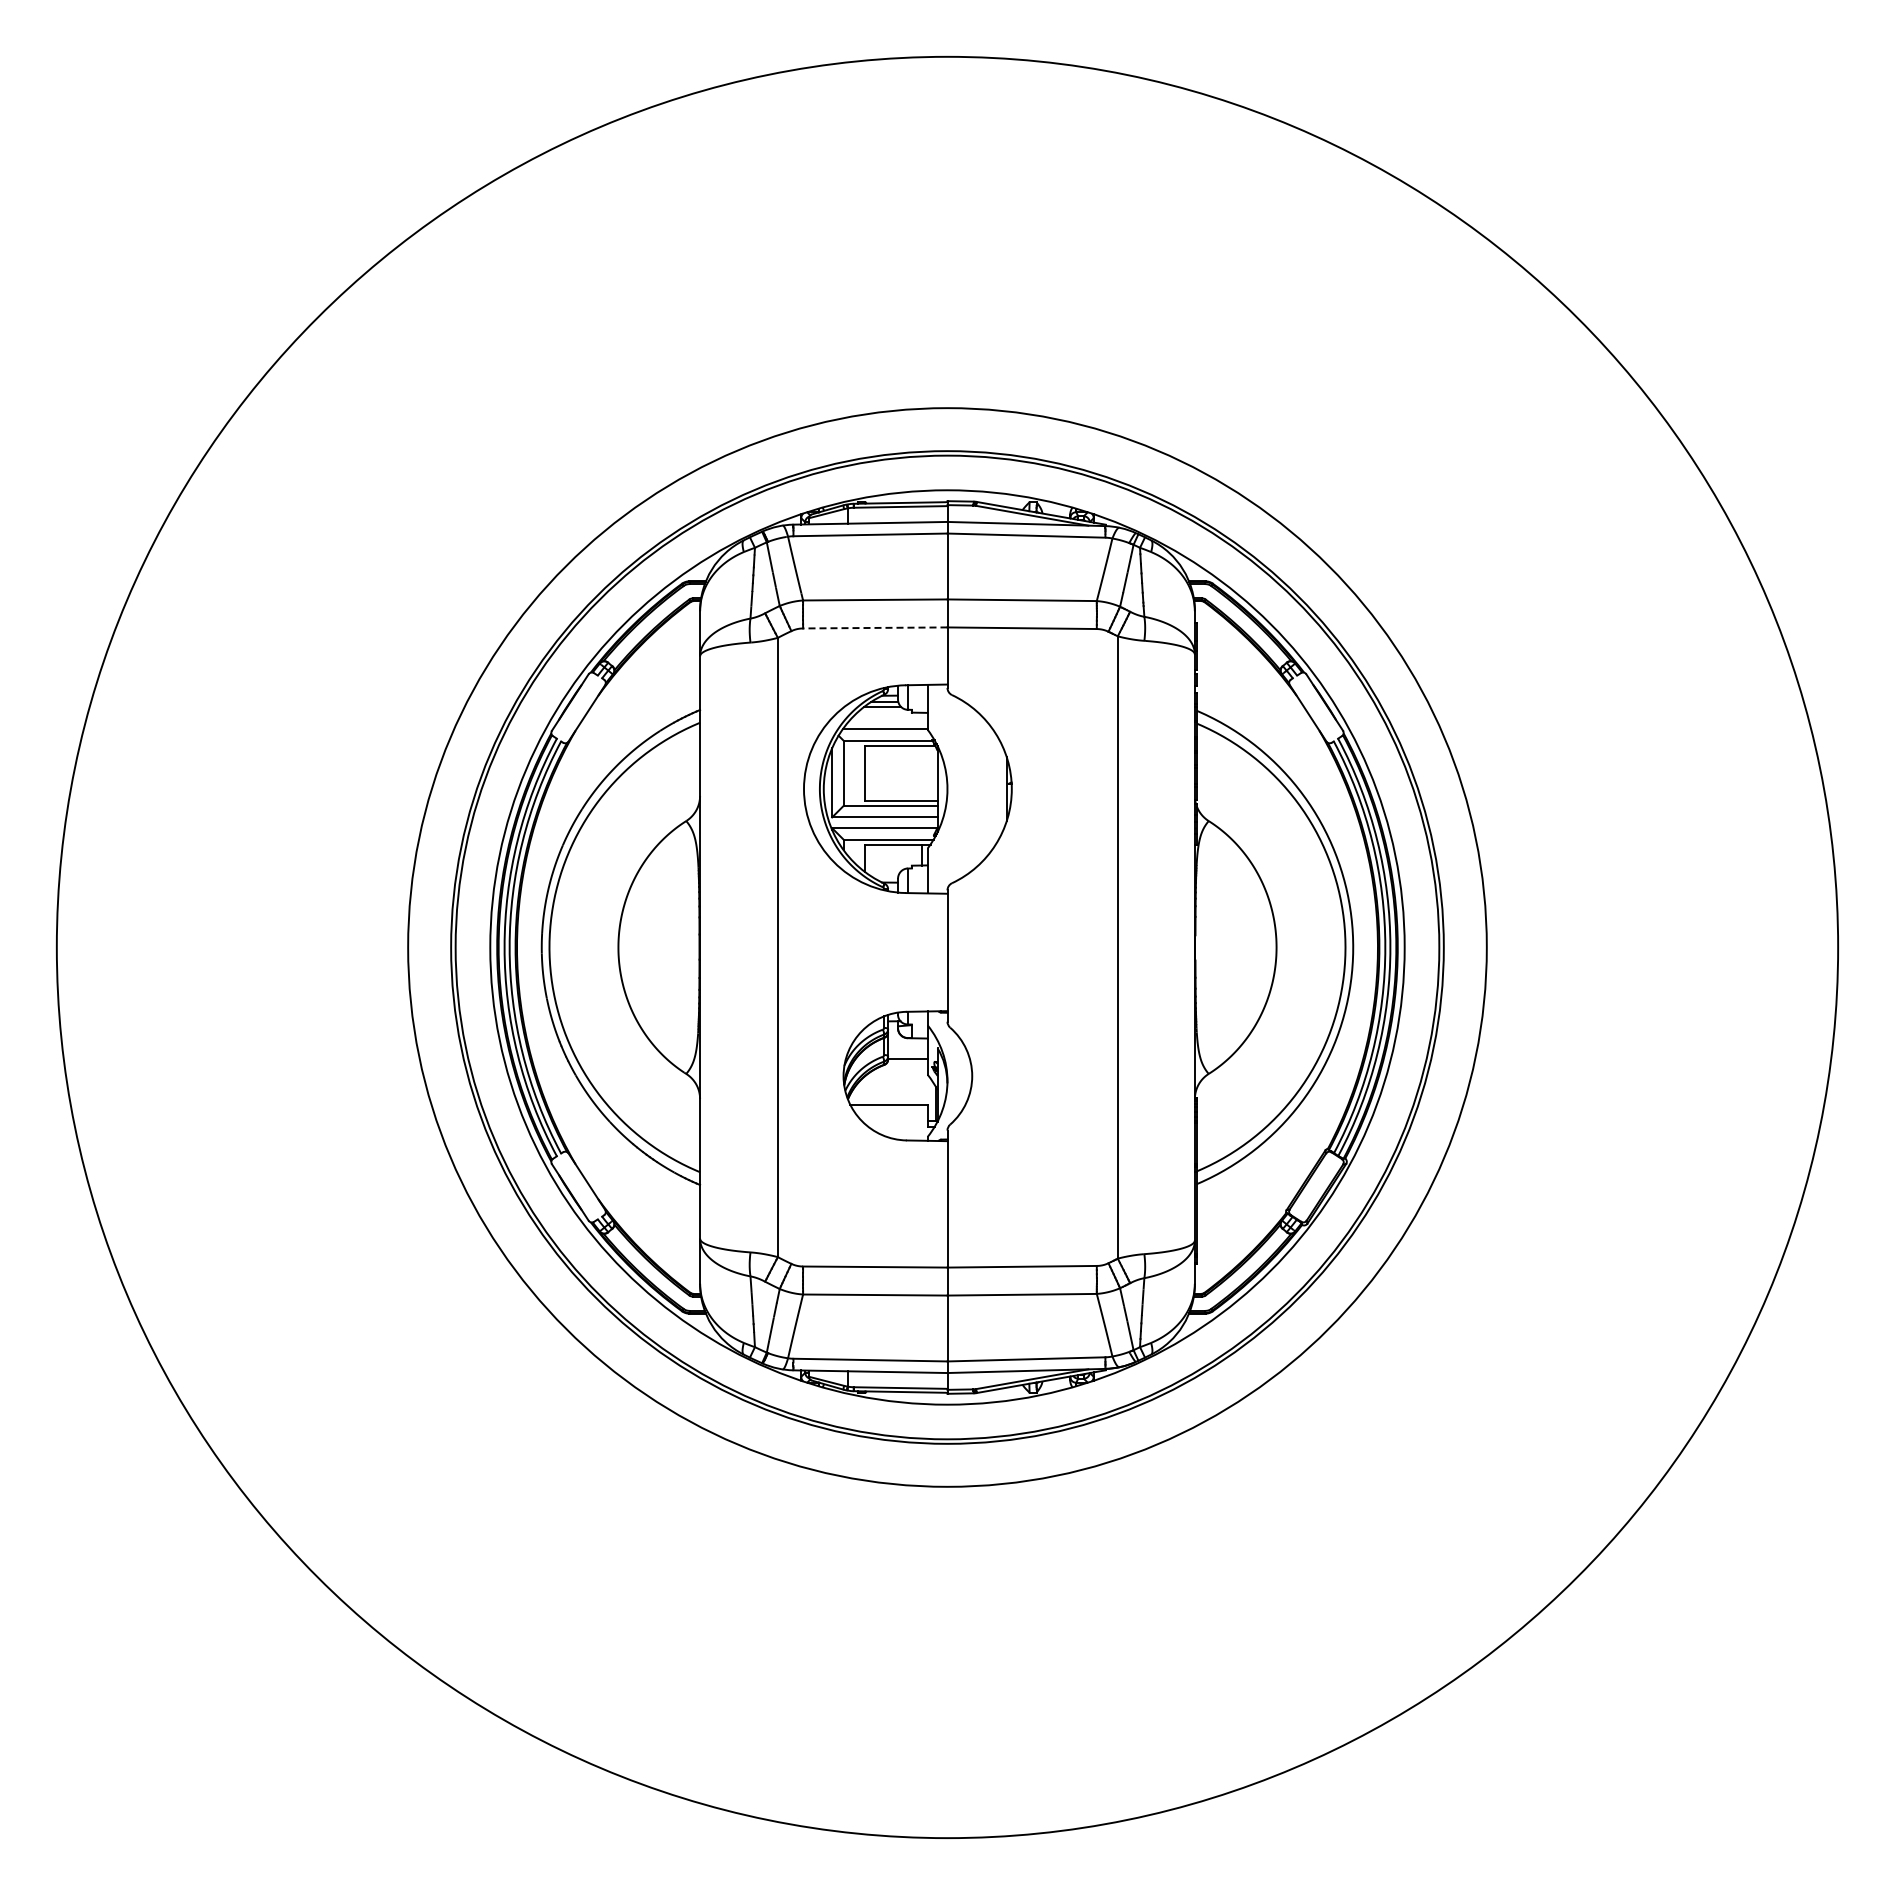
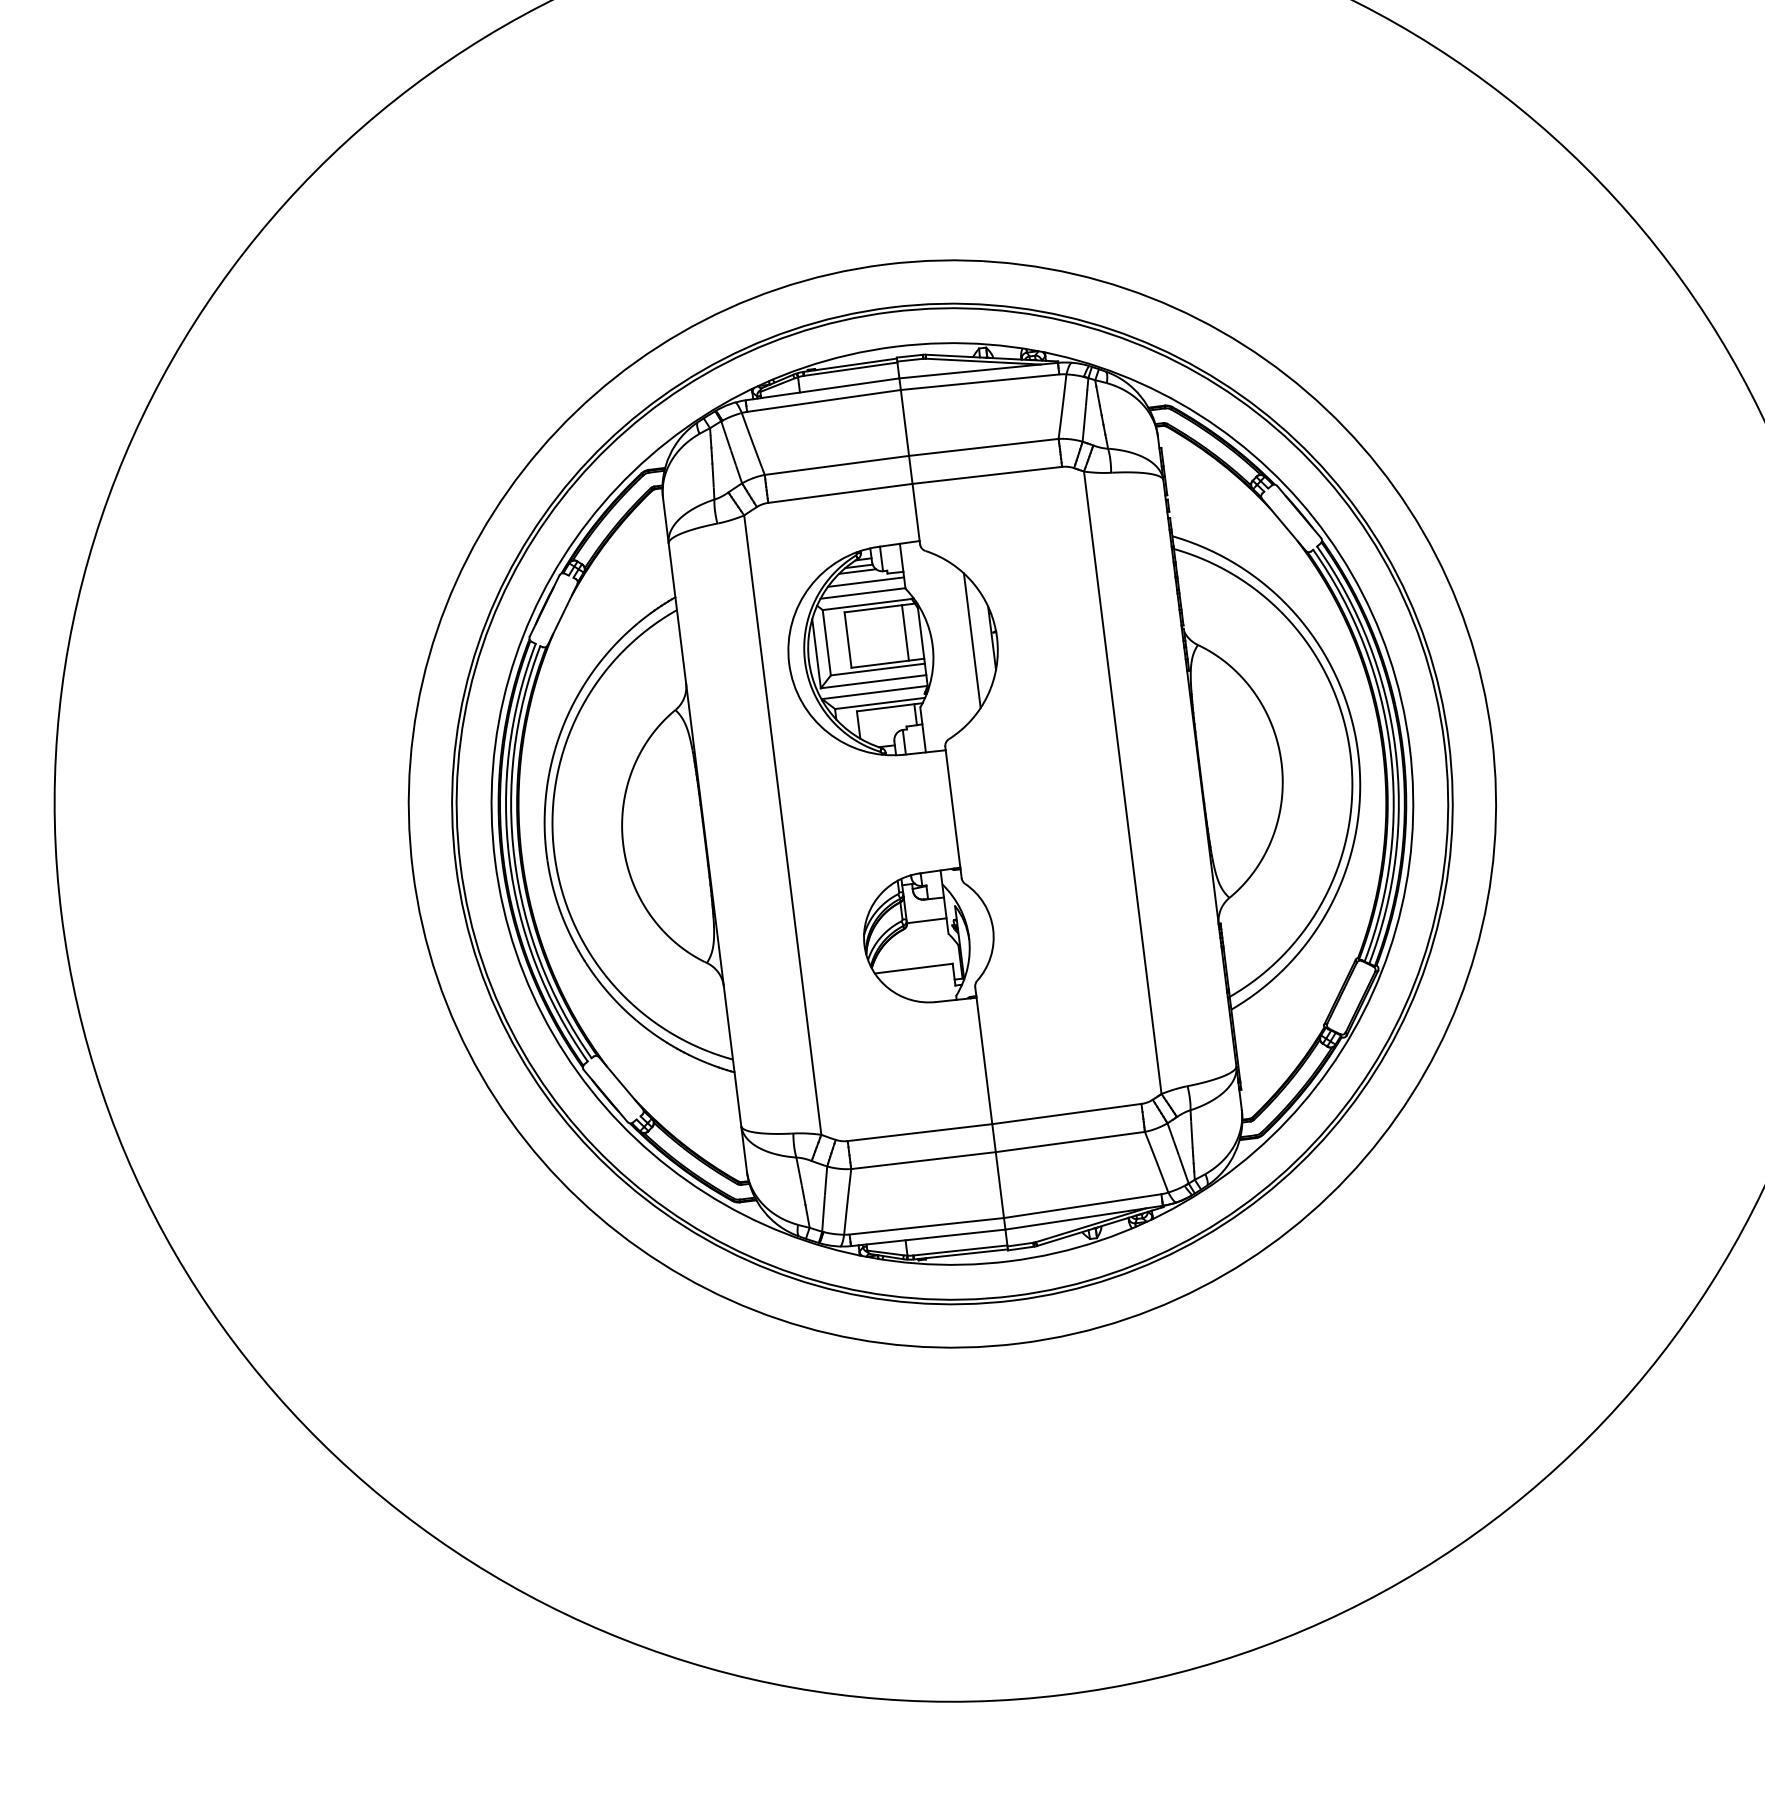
line: (874, 627) -> (839, 493), dashed -> solid
line: (889, 718) -> (865, 582), added
line: (922, 773) -> (905, 633), added
line: (987, 788) -> (972, 640), added

